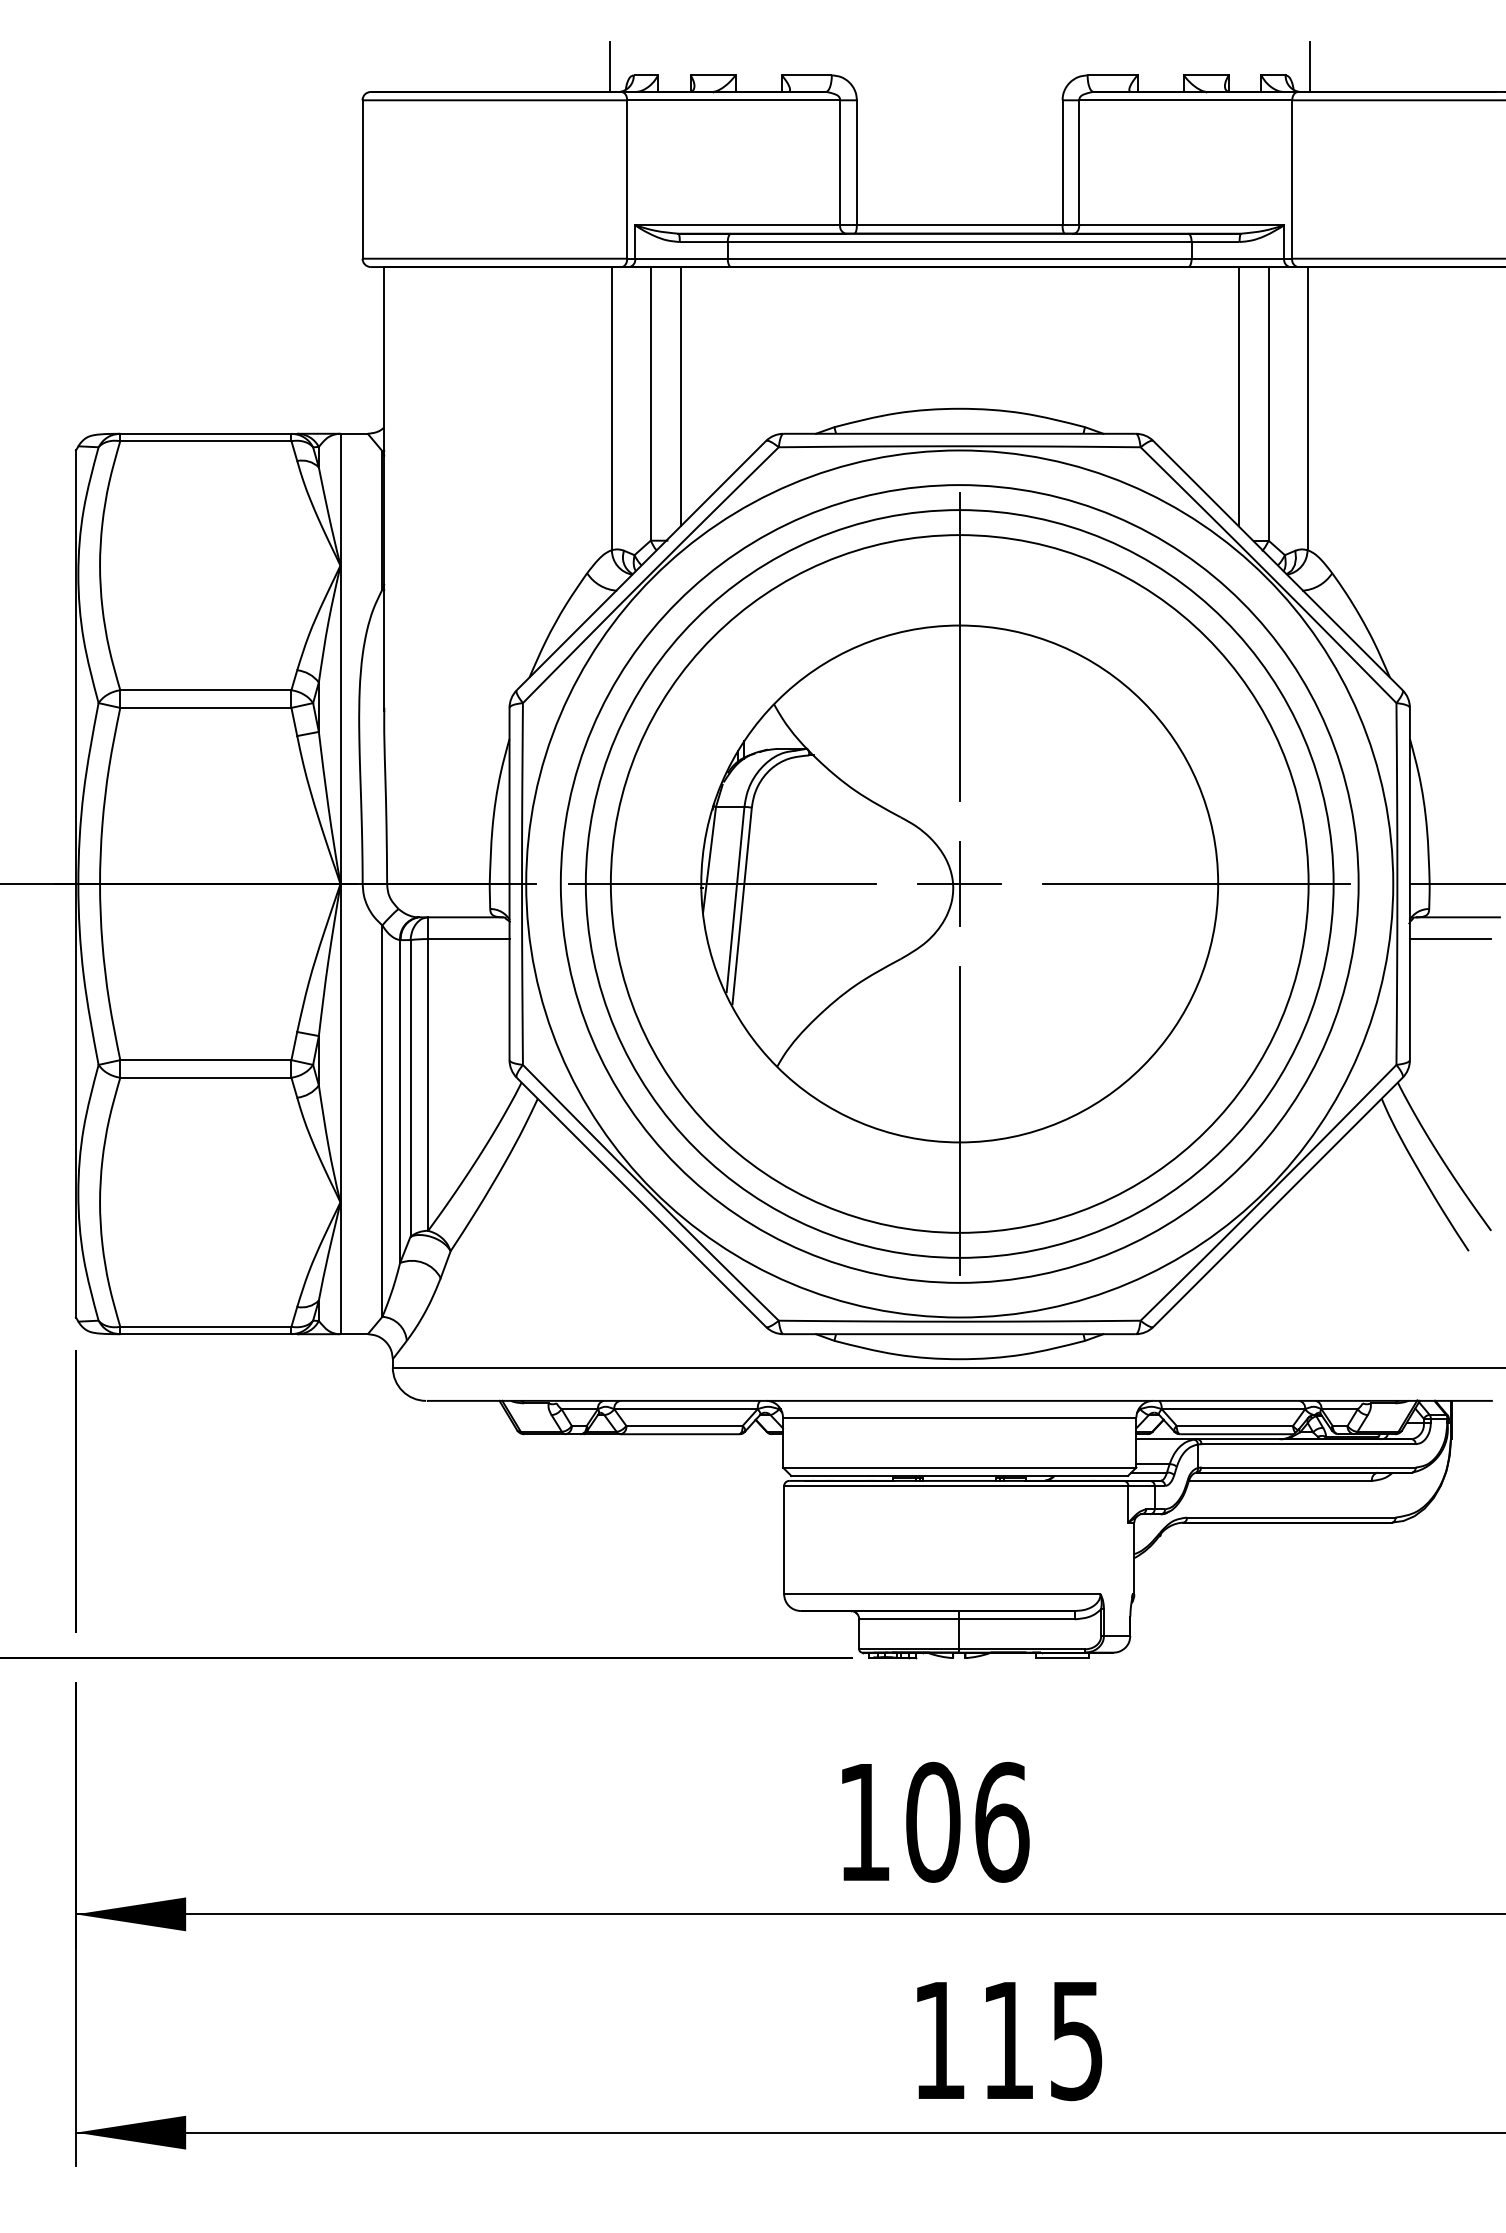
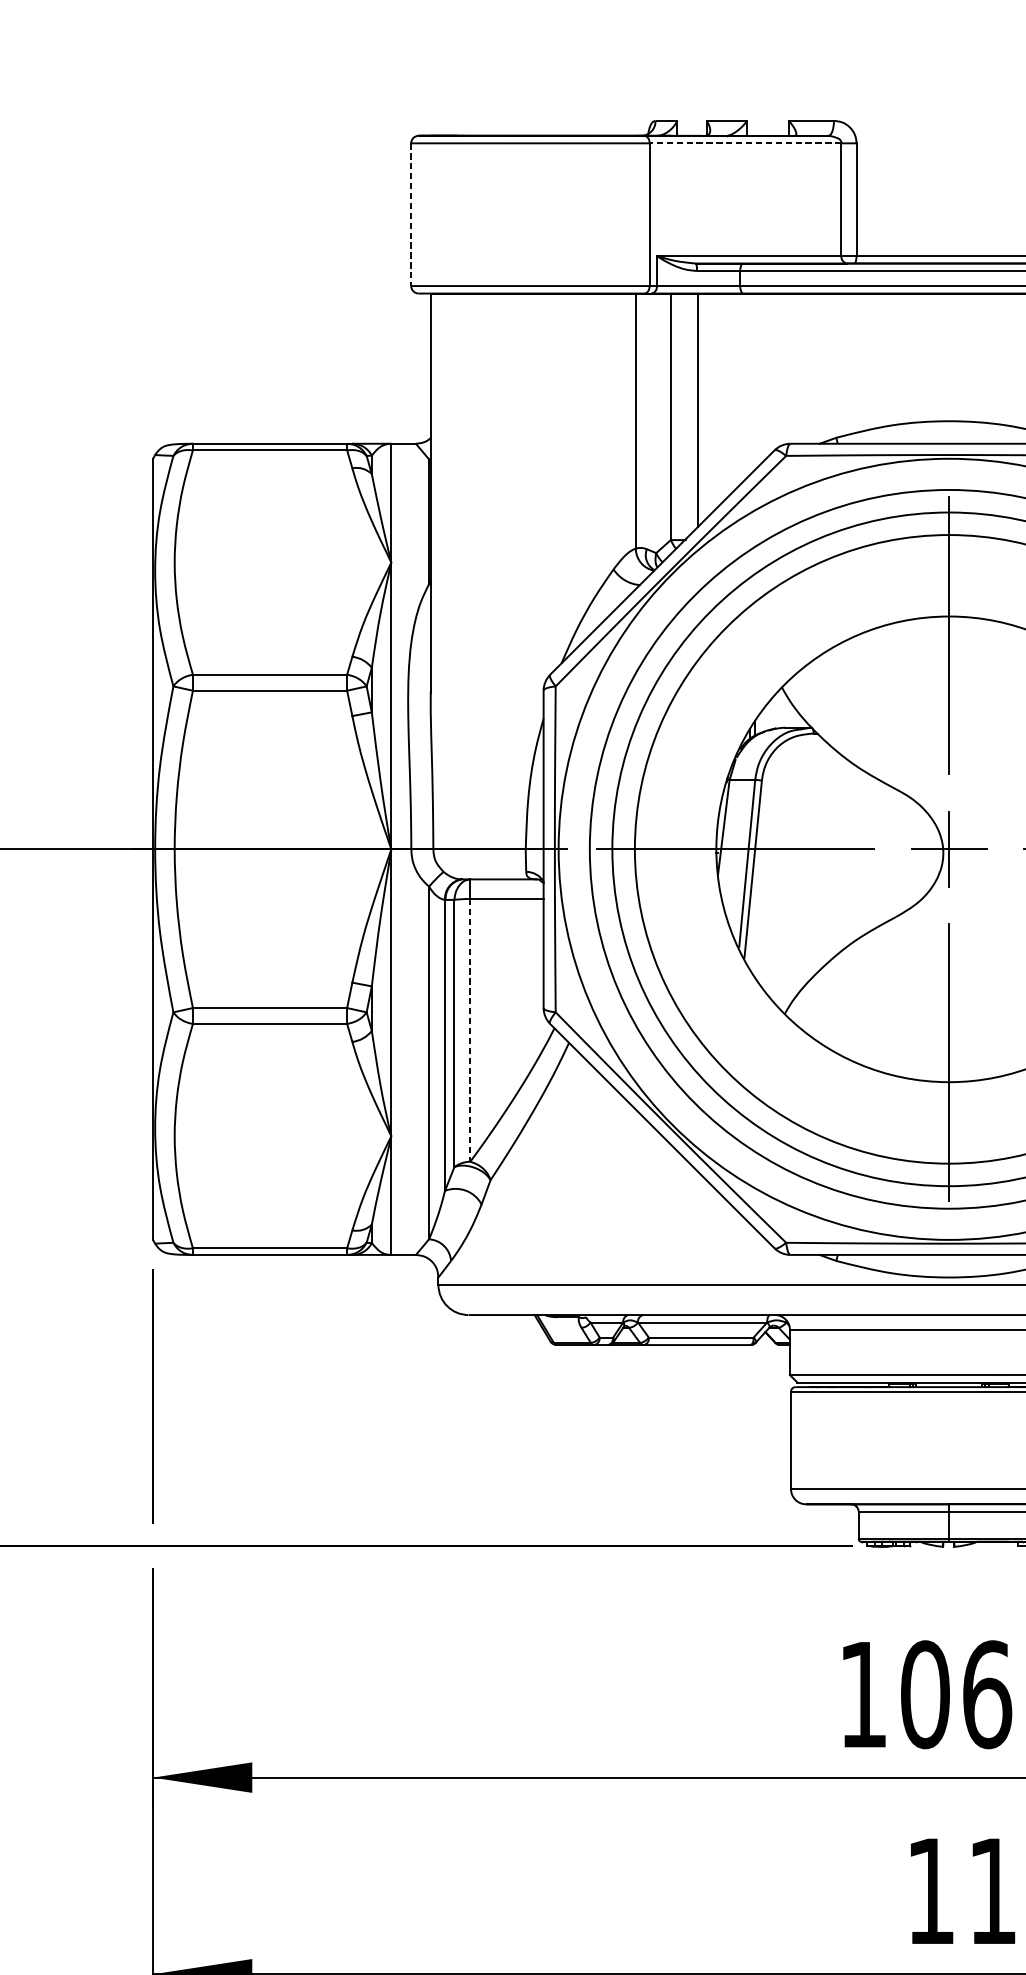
line: (609, 66) -> (633, 112), removed
line: (733, 100) -> (745, 143), solid -> dashed
line: (362, 180) -> (411, 215), solid -> dashed
line: (428, 1084) -> (470, 1029), solid -> dashed

